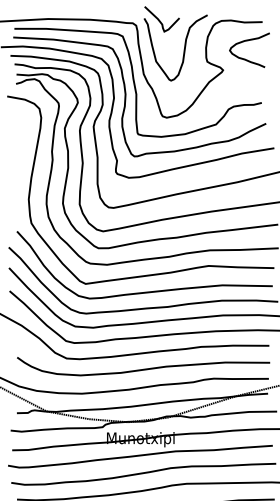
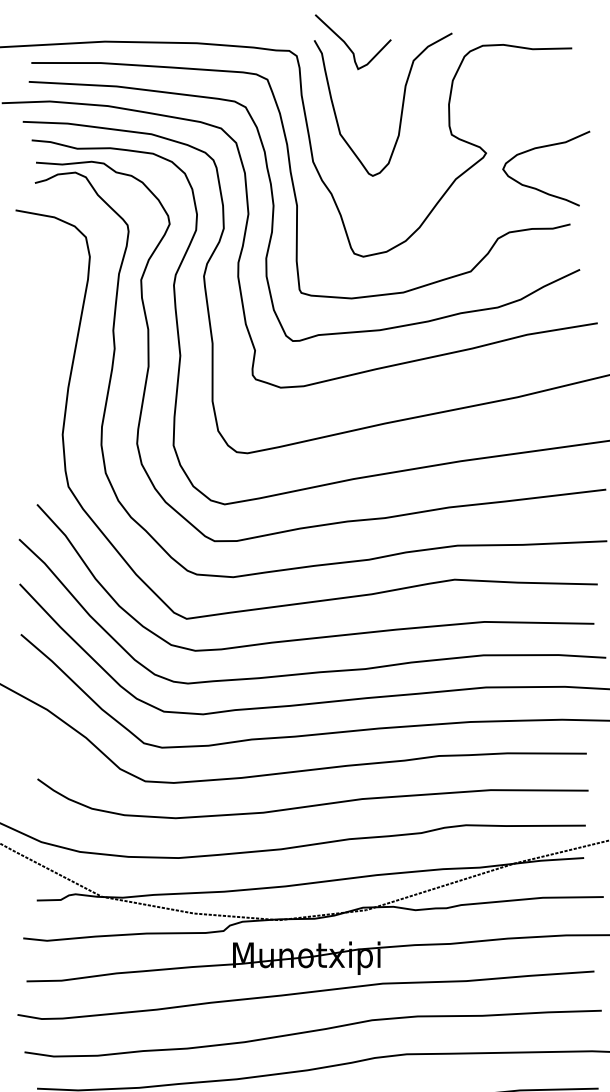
curve: (248, 41) -> (543, 149), moved

